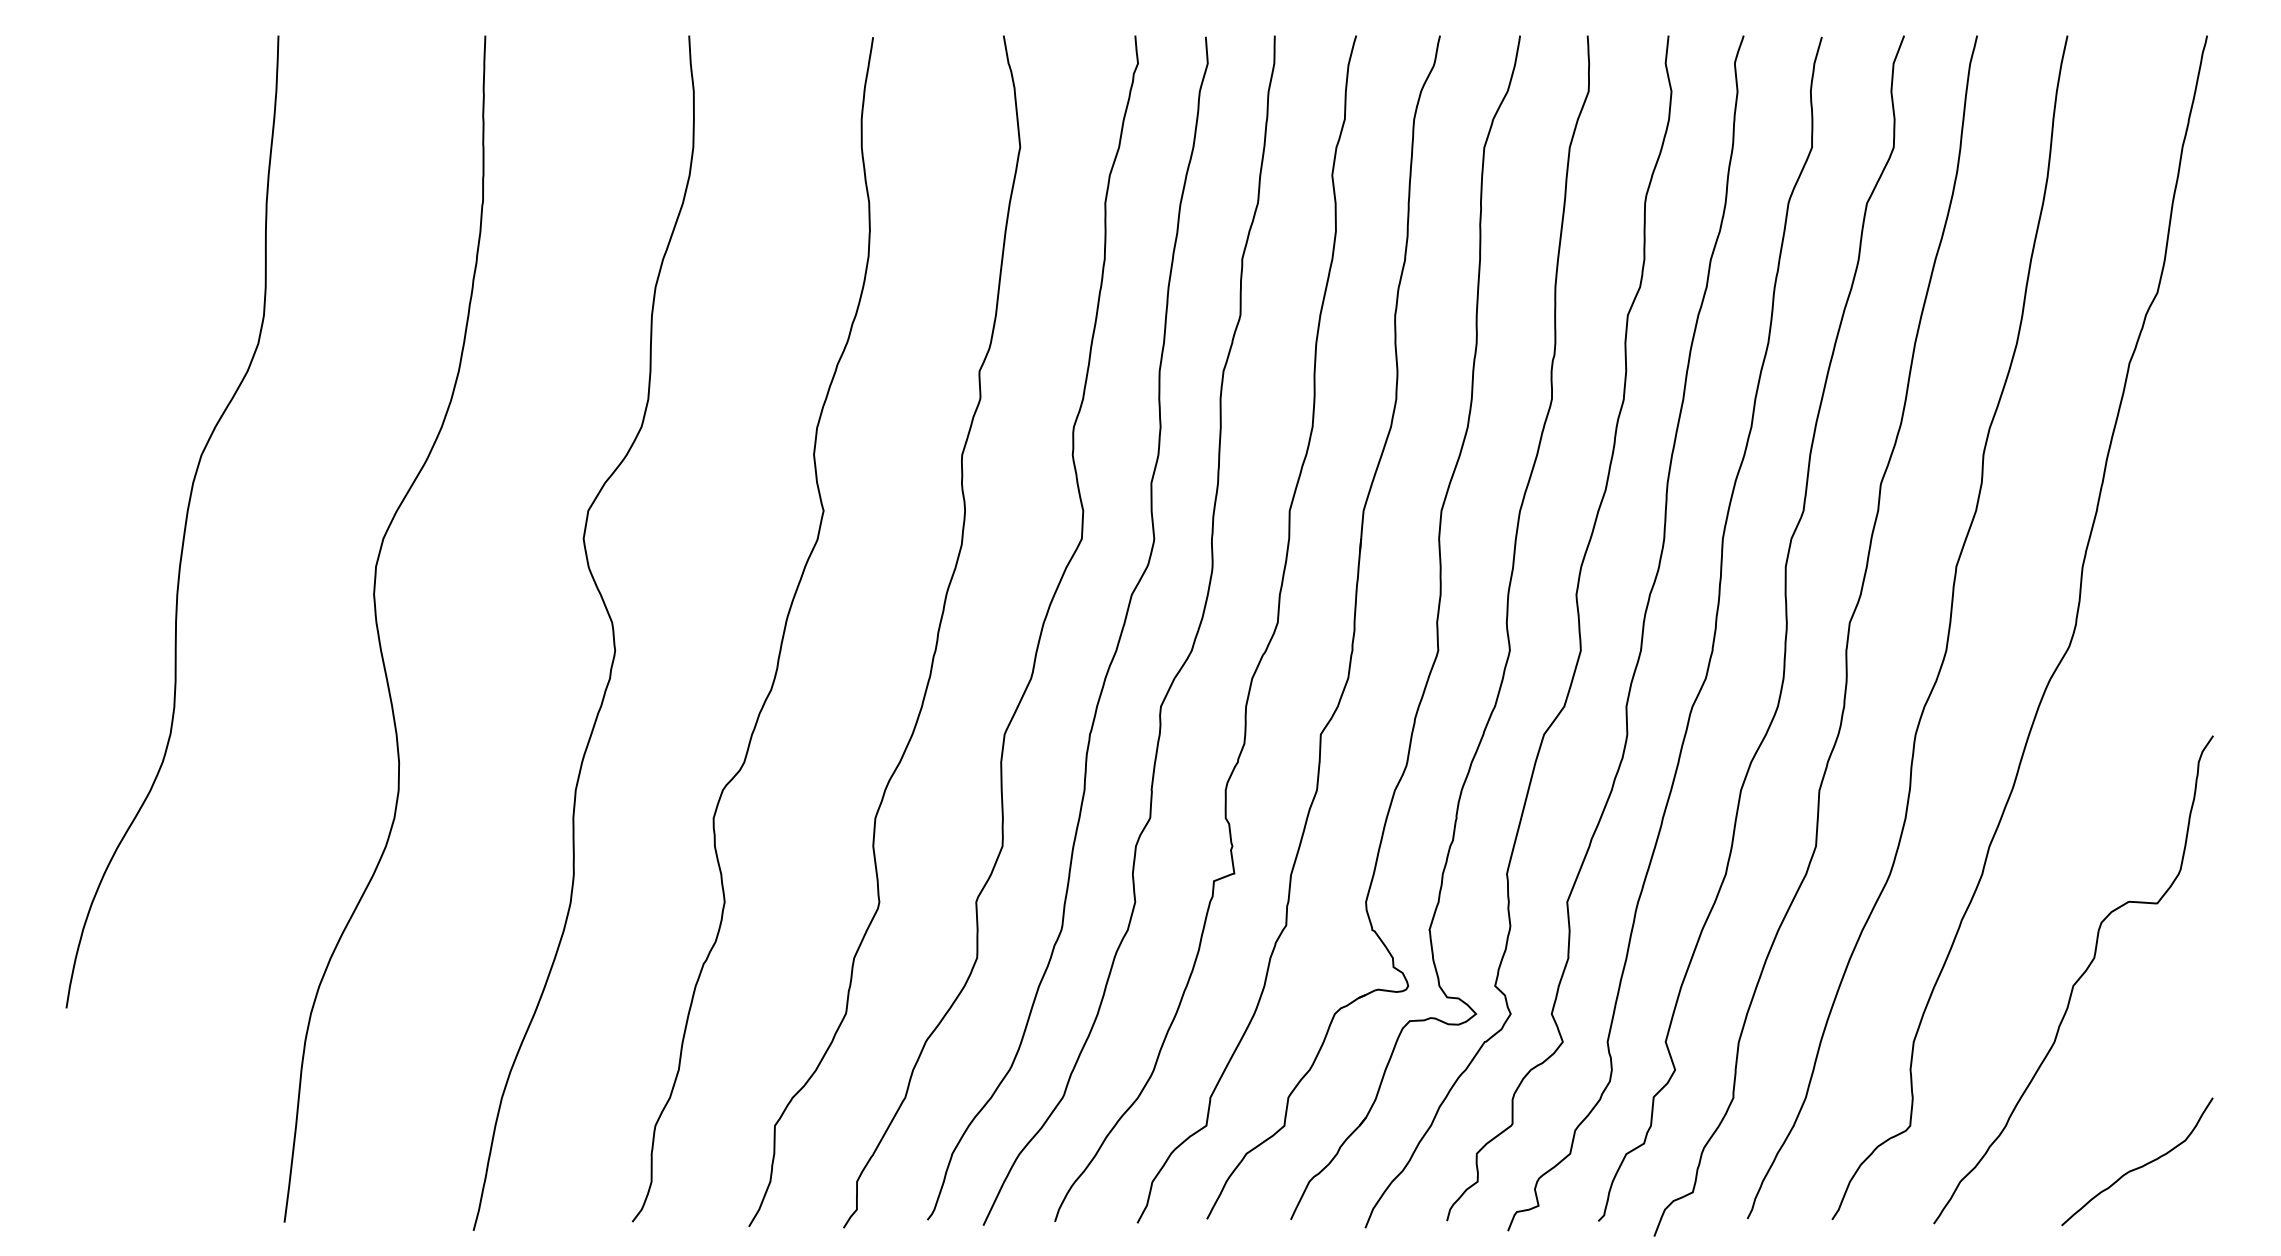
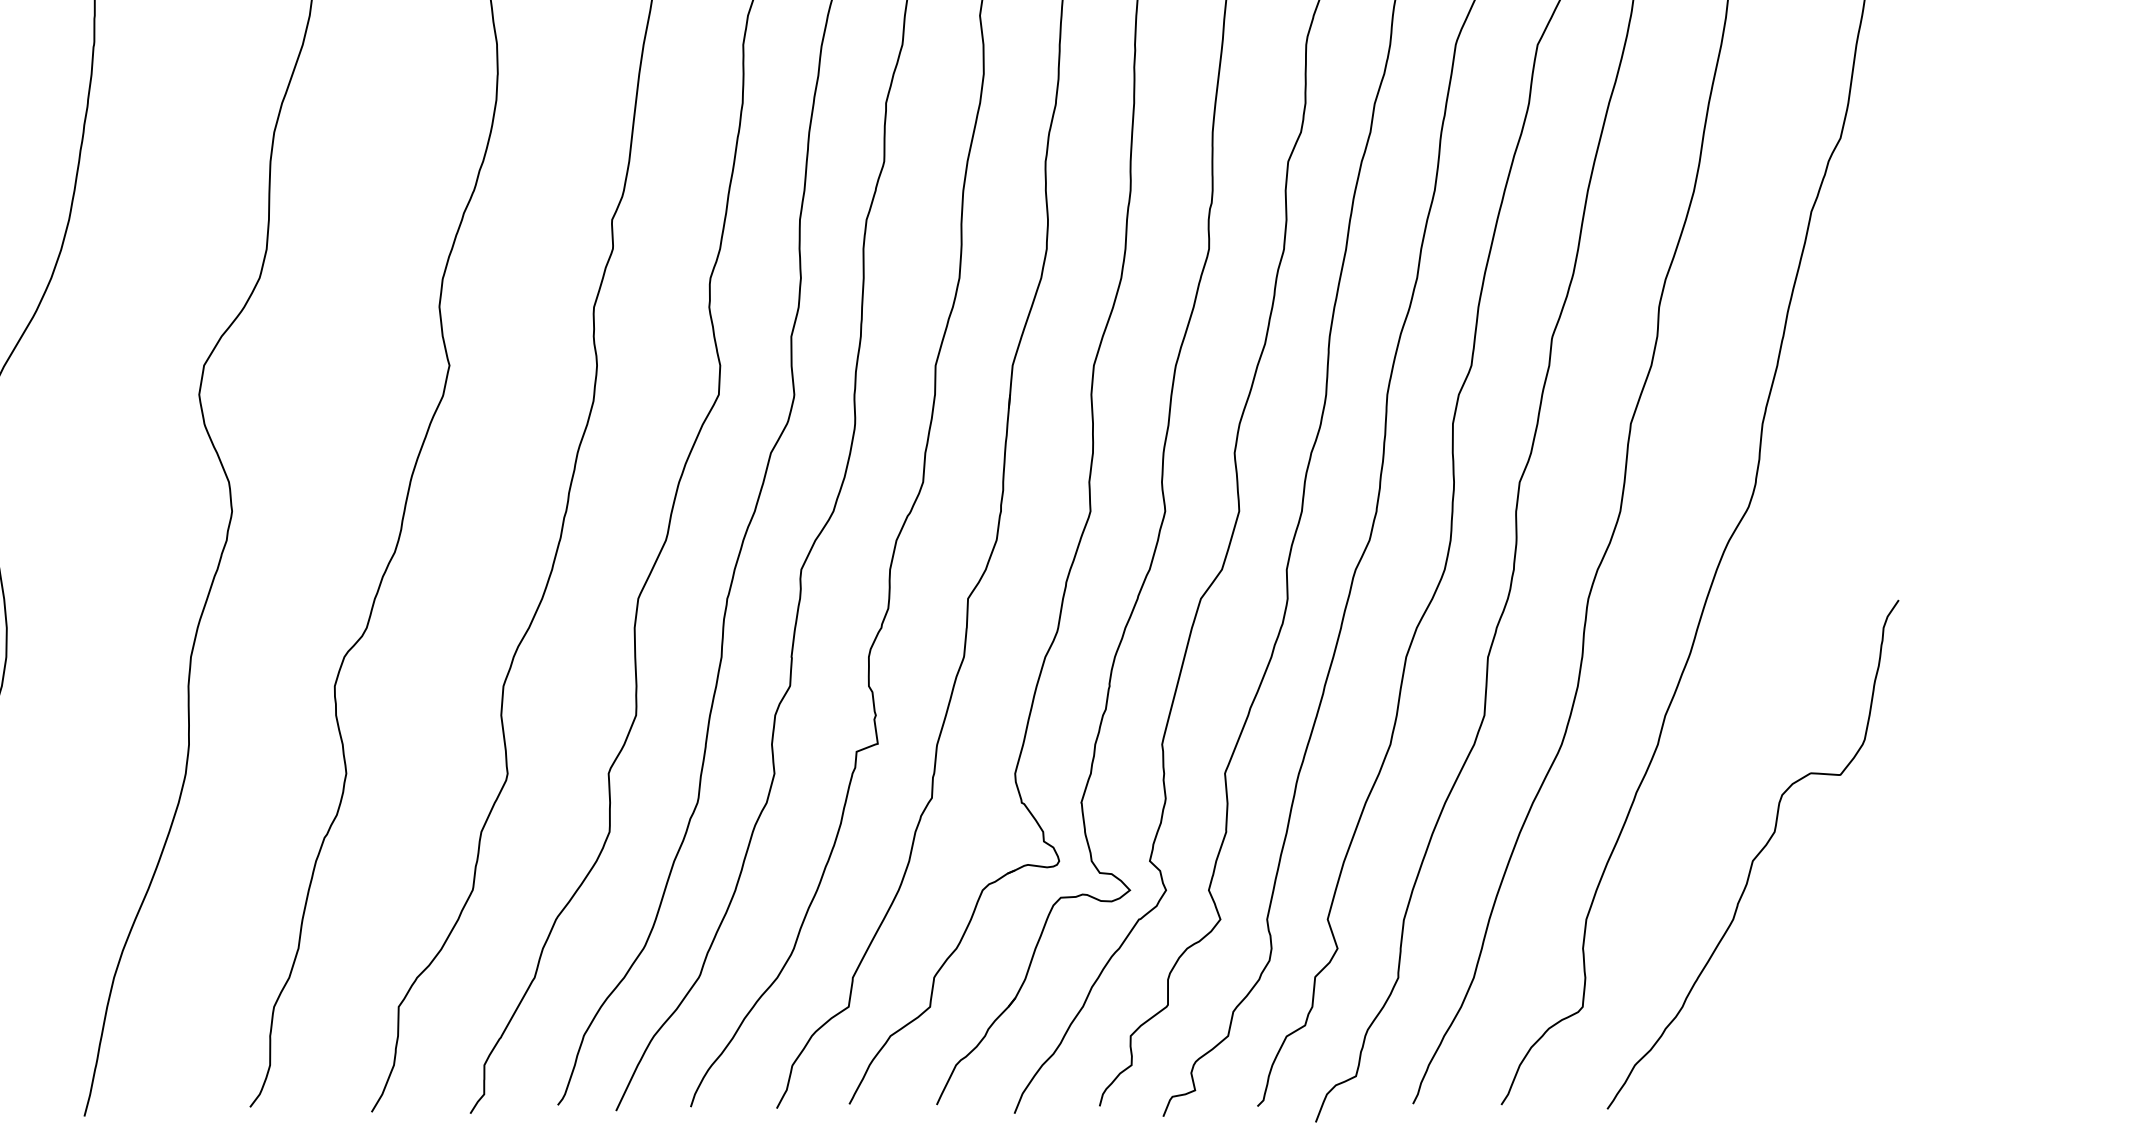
curve: (2139, 1166) -> (1821, 1049), removed

